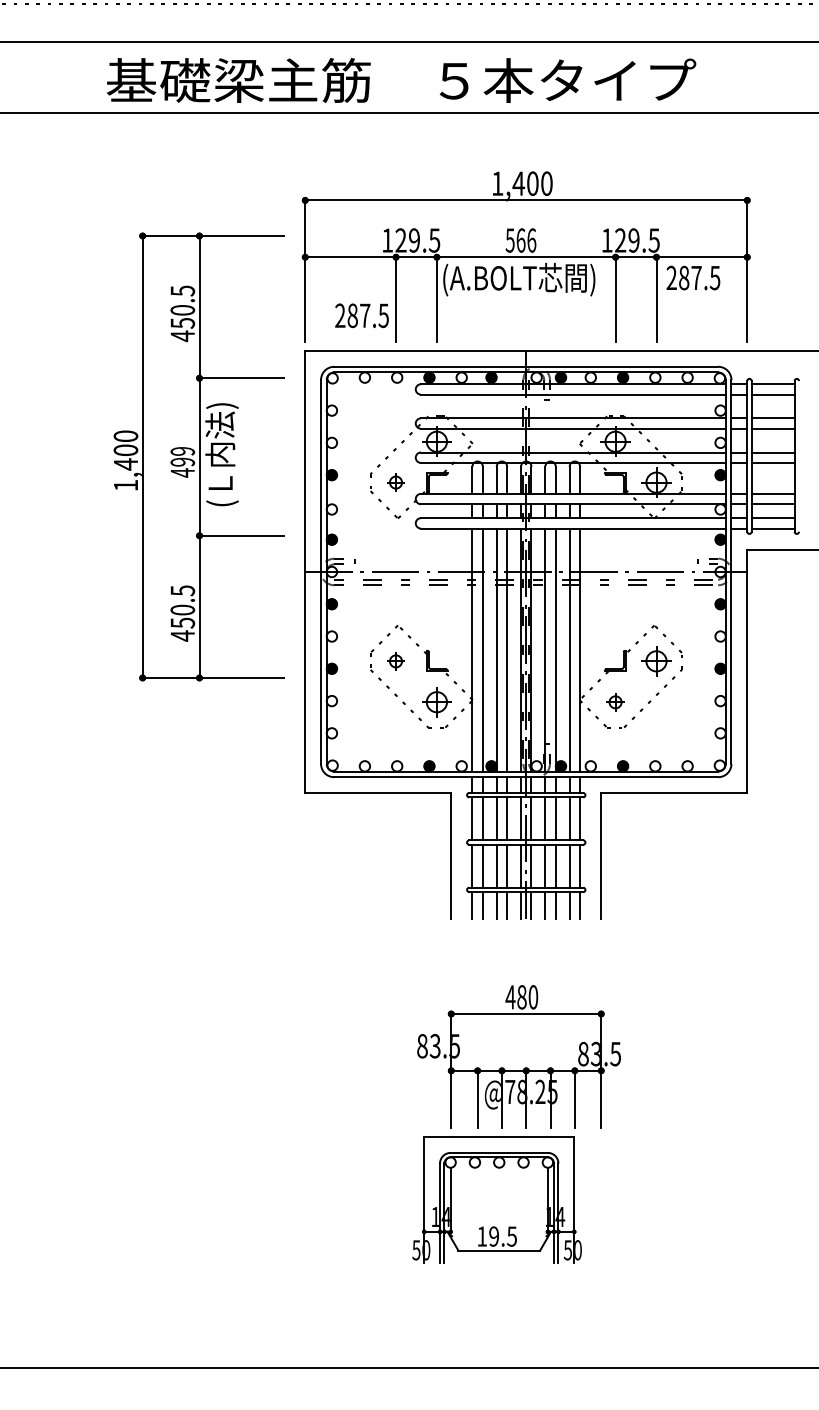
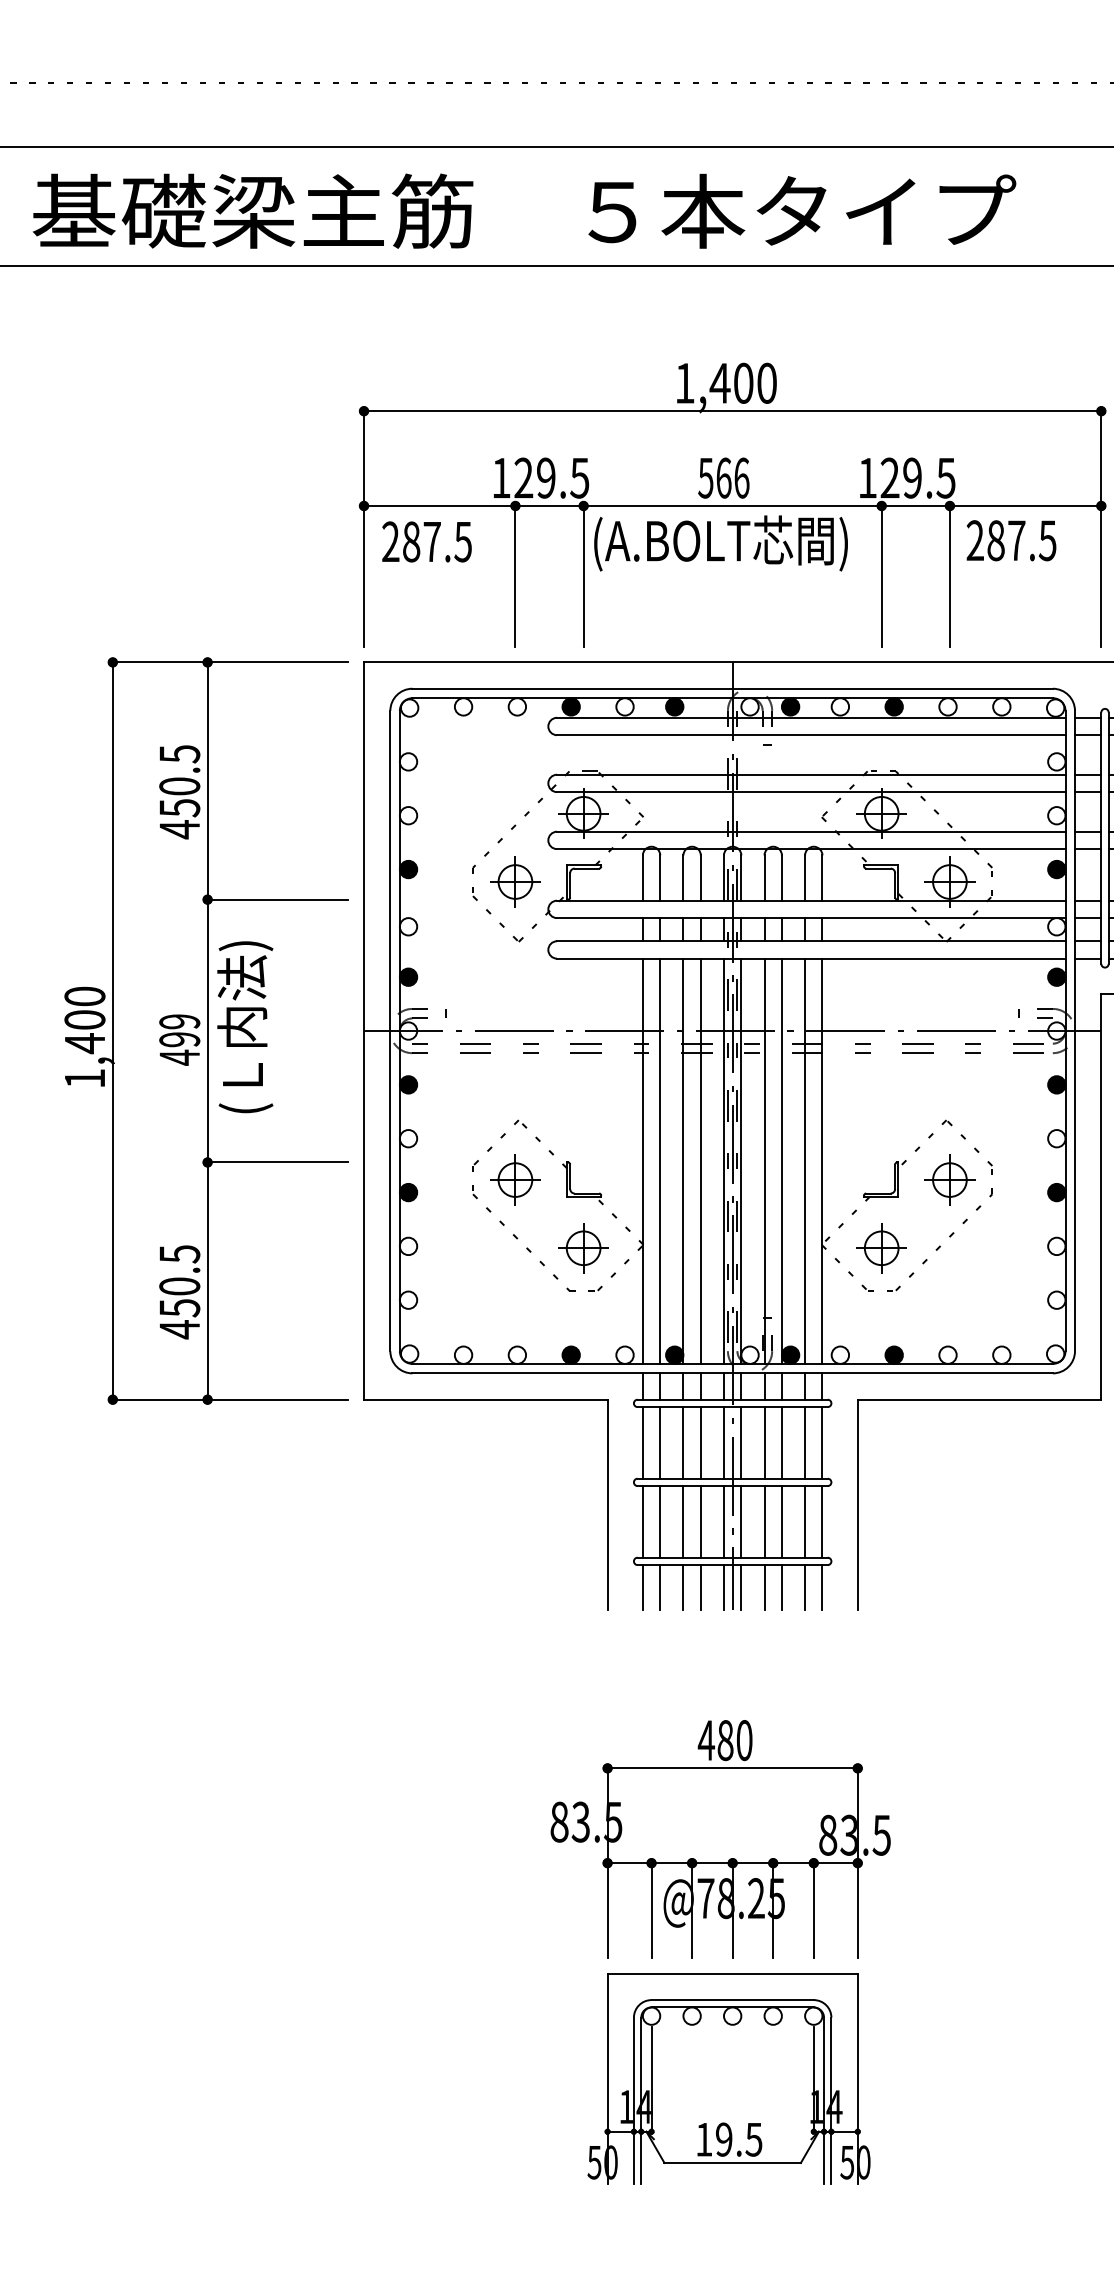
text: (361, 315) -> (426, 541), moved
part: (198, 456) -> (205, 1030), moved
part: (395, 482) -> (514, 881), size x1.67
part: (395, 661) -> (514, 1180), size x1.67
part: (615, 702) -> (881, 1248), size x1.67
part: (496, 1199) -> (728, 2077), moved

